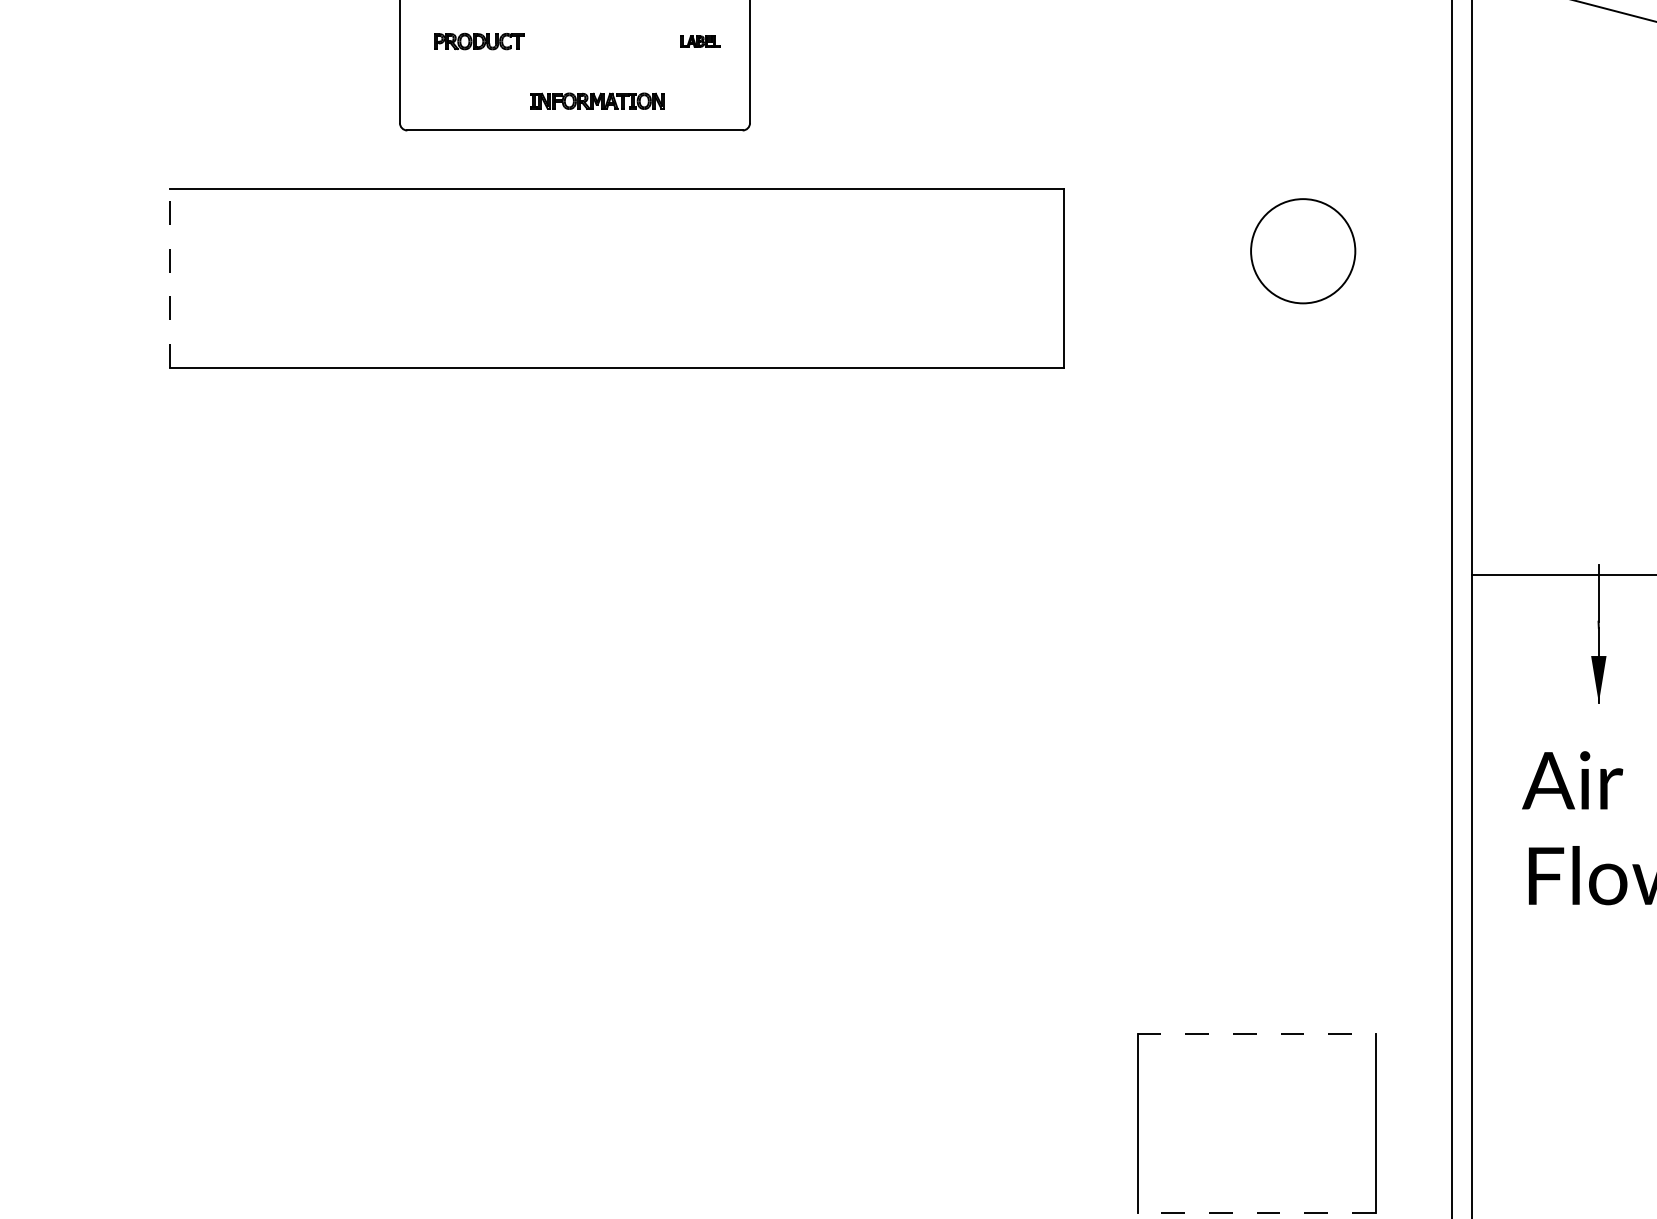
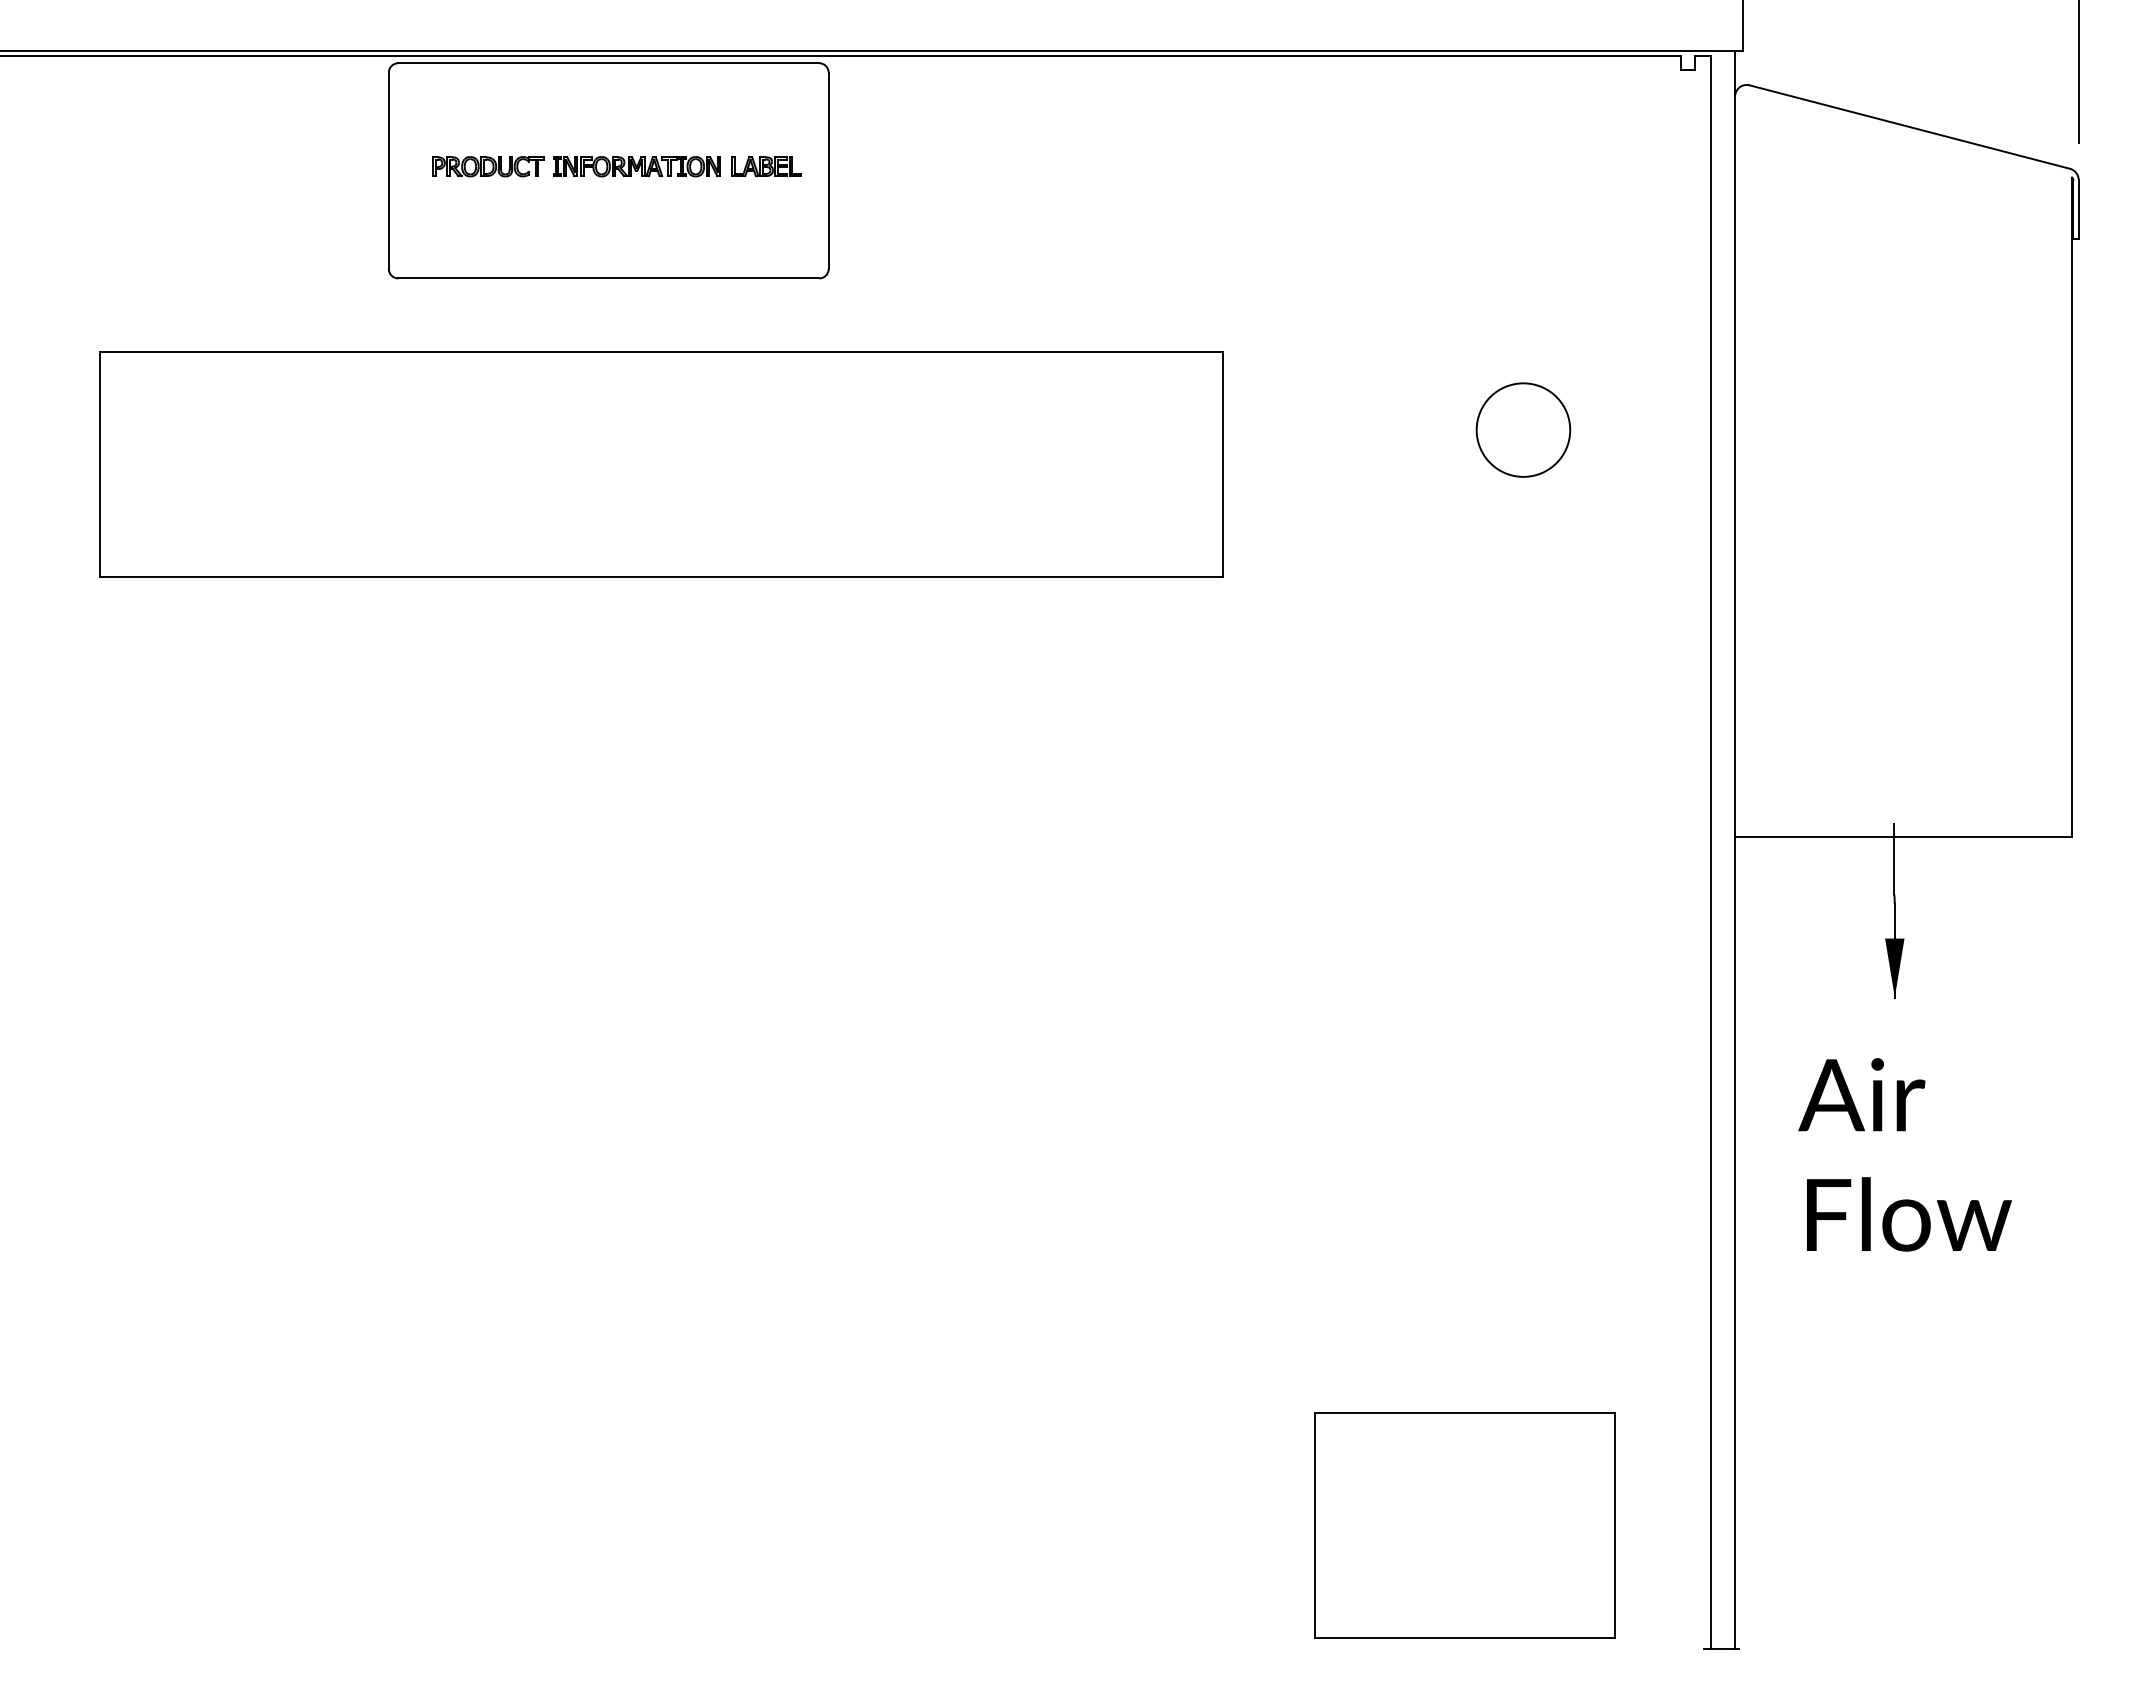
part: (700, 41) -> (766, 166), size x1.43
part: (597, 101) -> (636, 166), moved
circle: (1303, 250) -> (1523, 429), size x0.71
line: (169, 277) -> (99, 463), dashed -> solid
line: (1256, 1034) -> (1464, 1413), dashed -> solid
line: (1256, 1212) -> (1464, 1637), dashed -> solid

